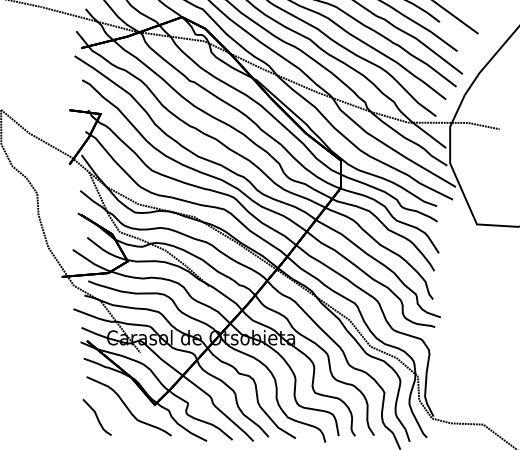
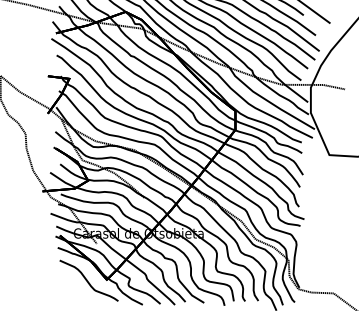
curve: (96, 417) -> (66, 288), removed

